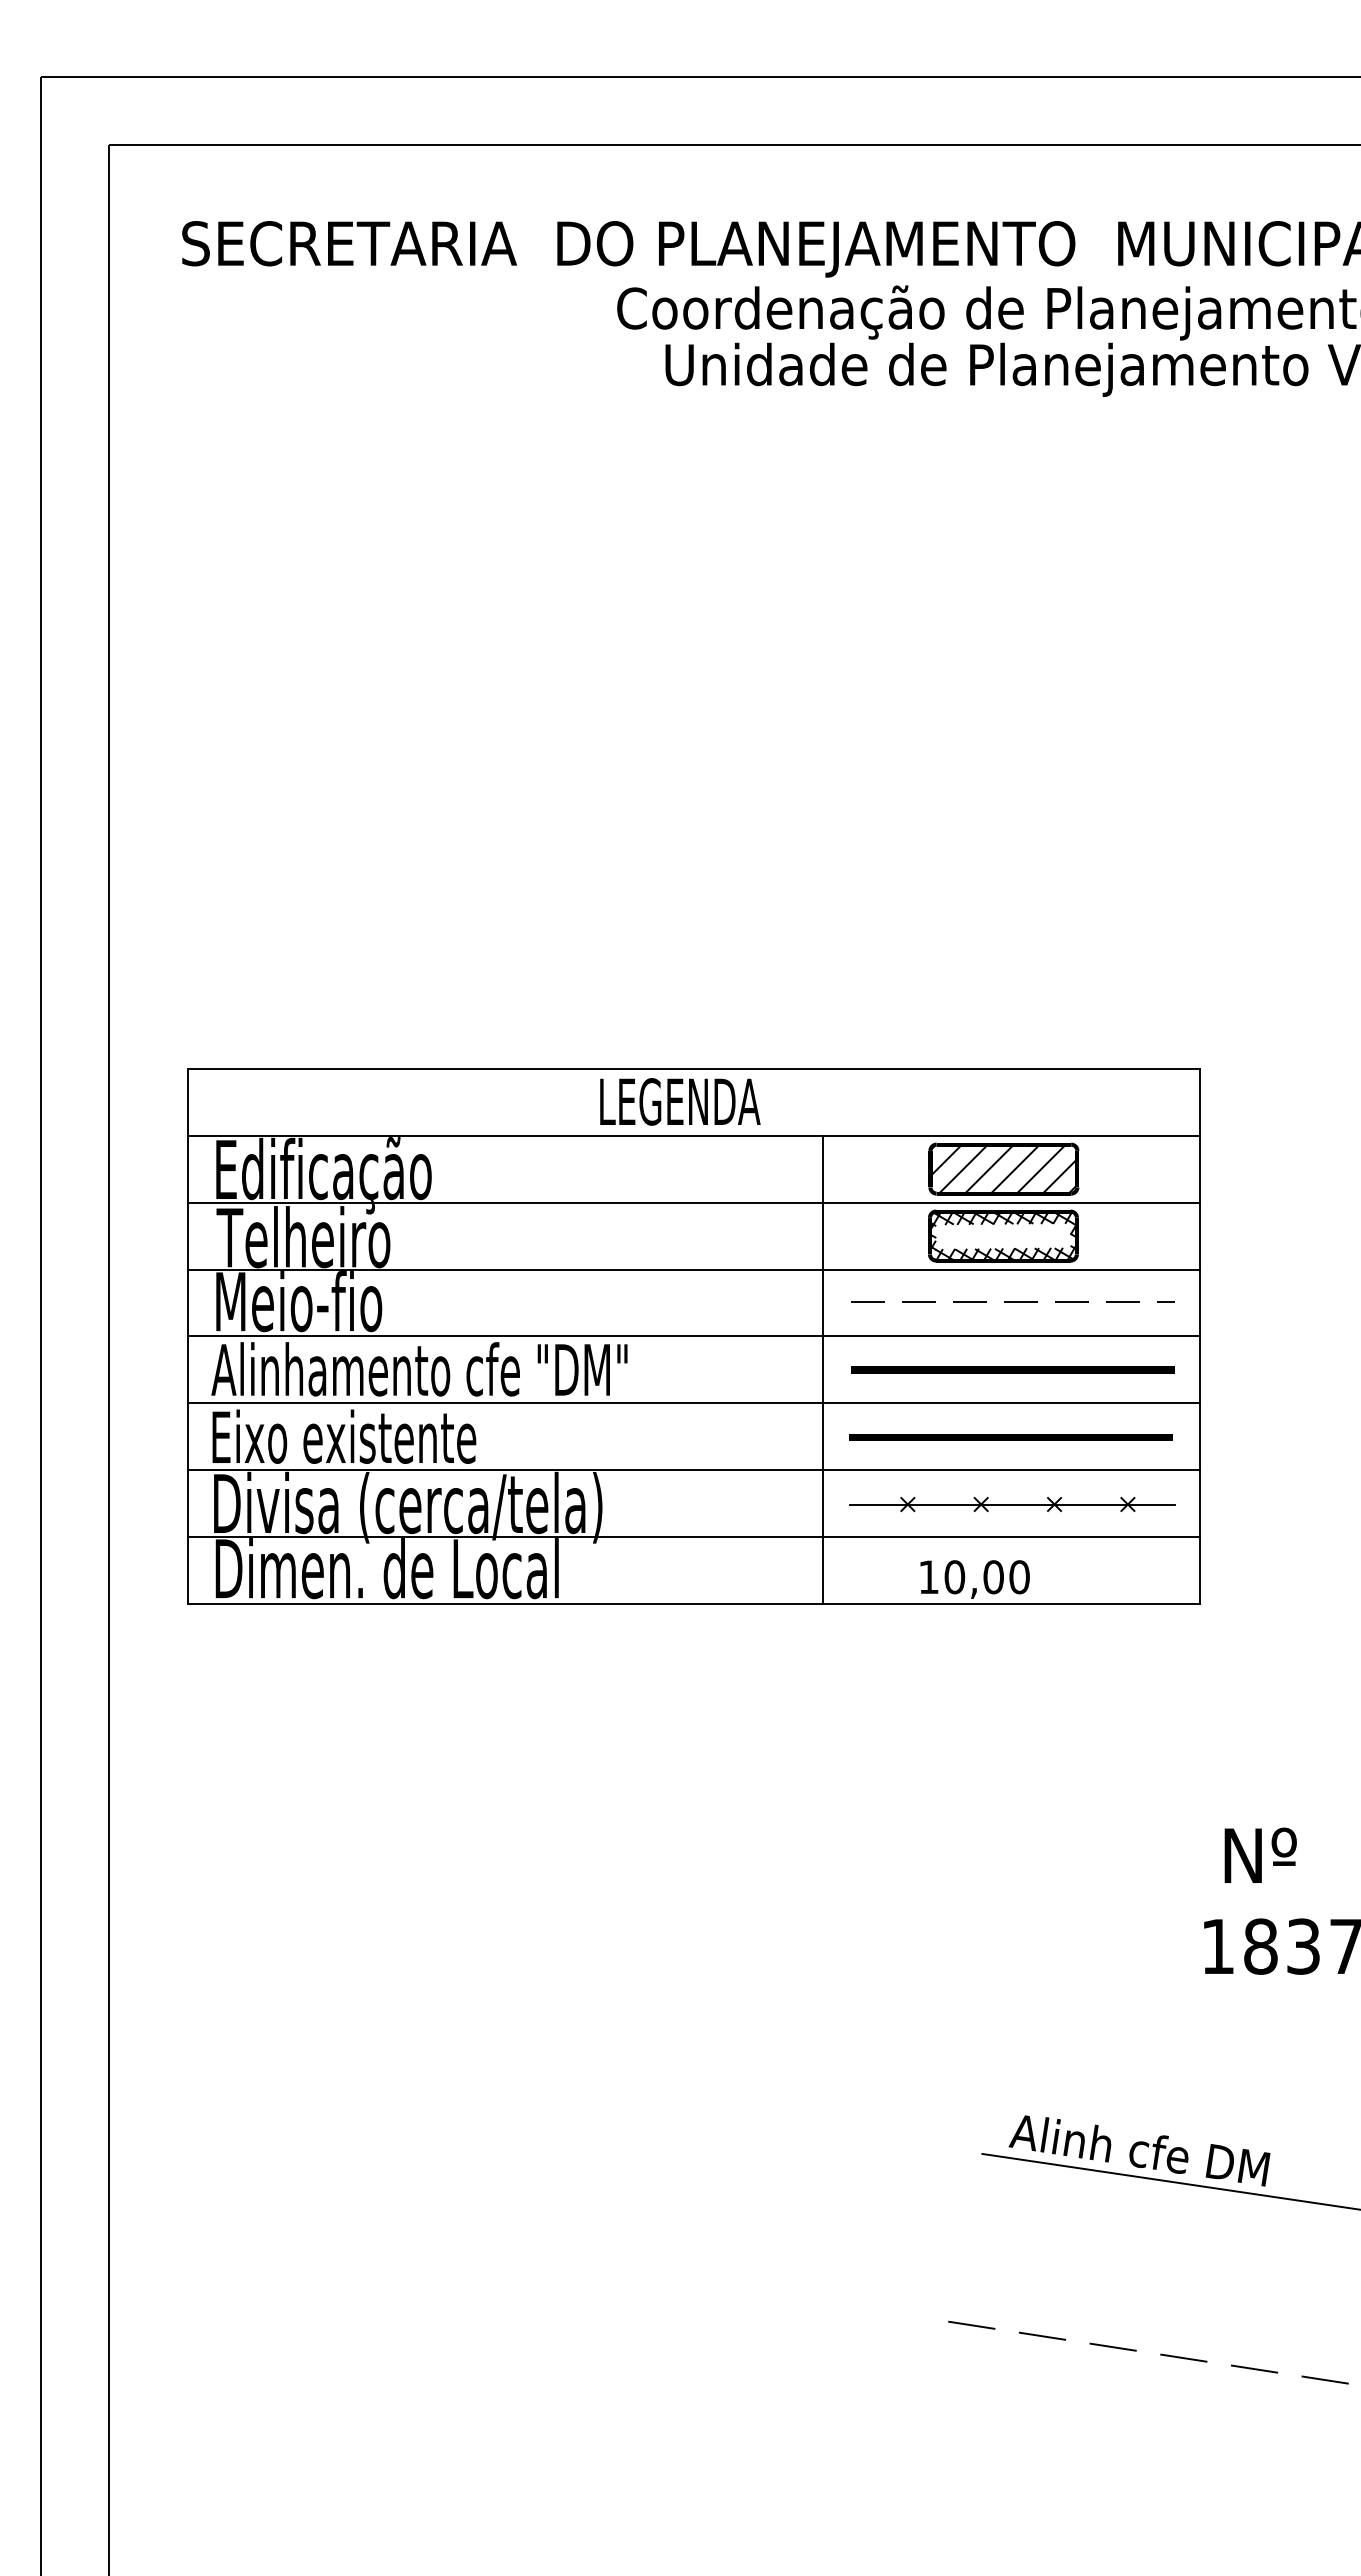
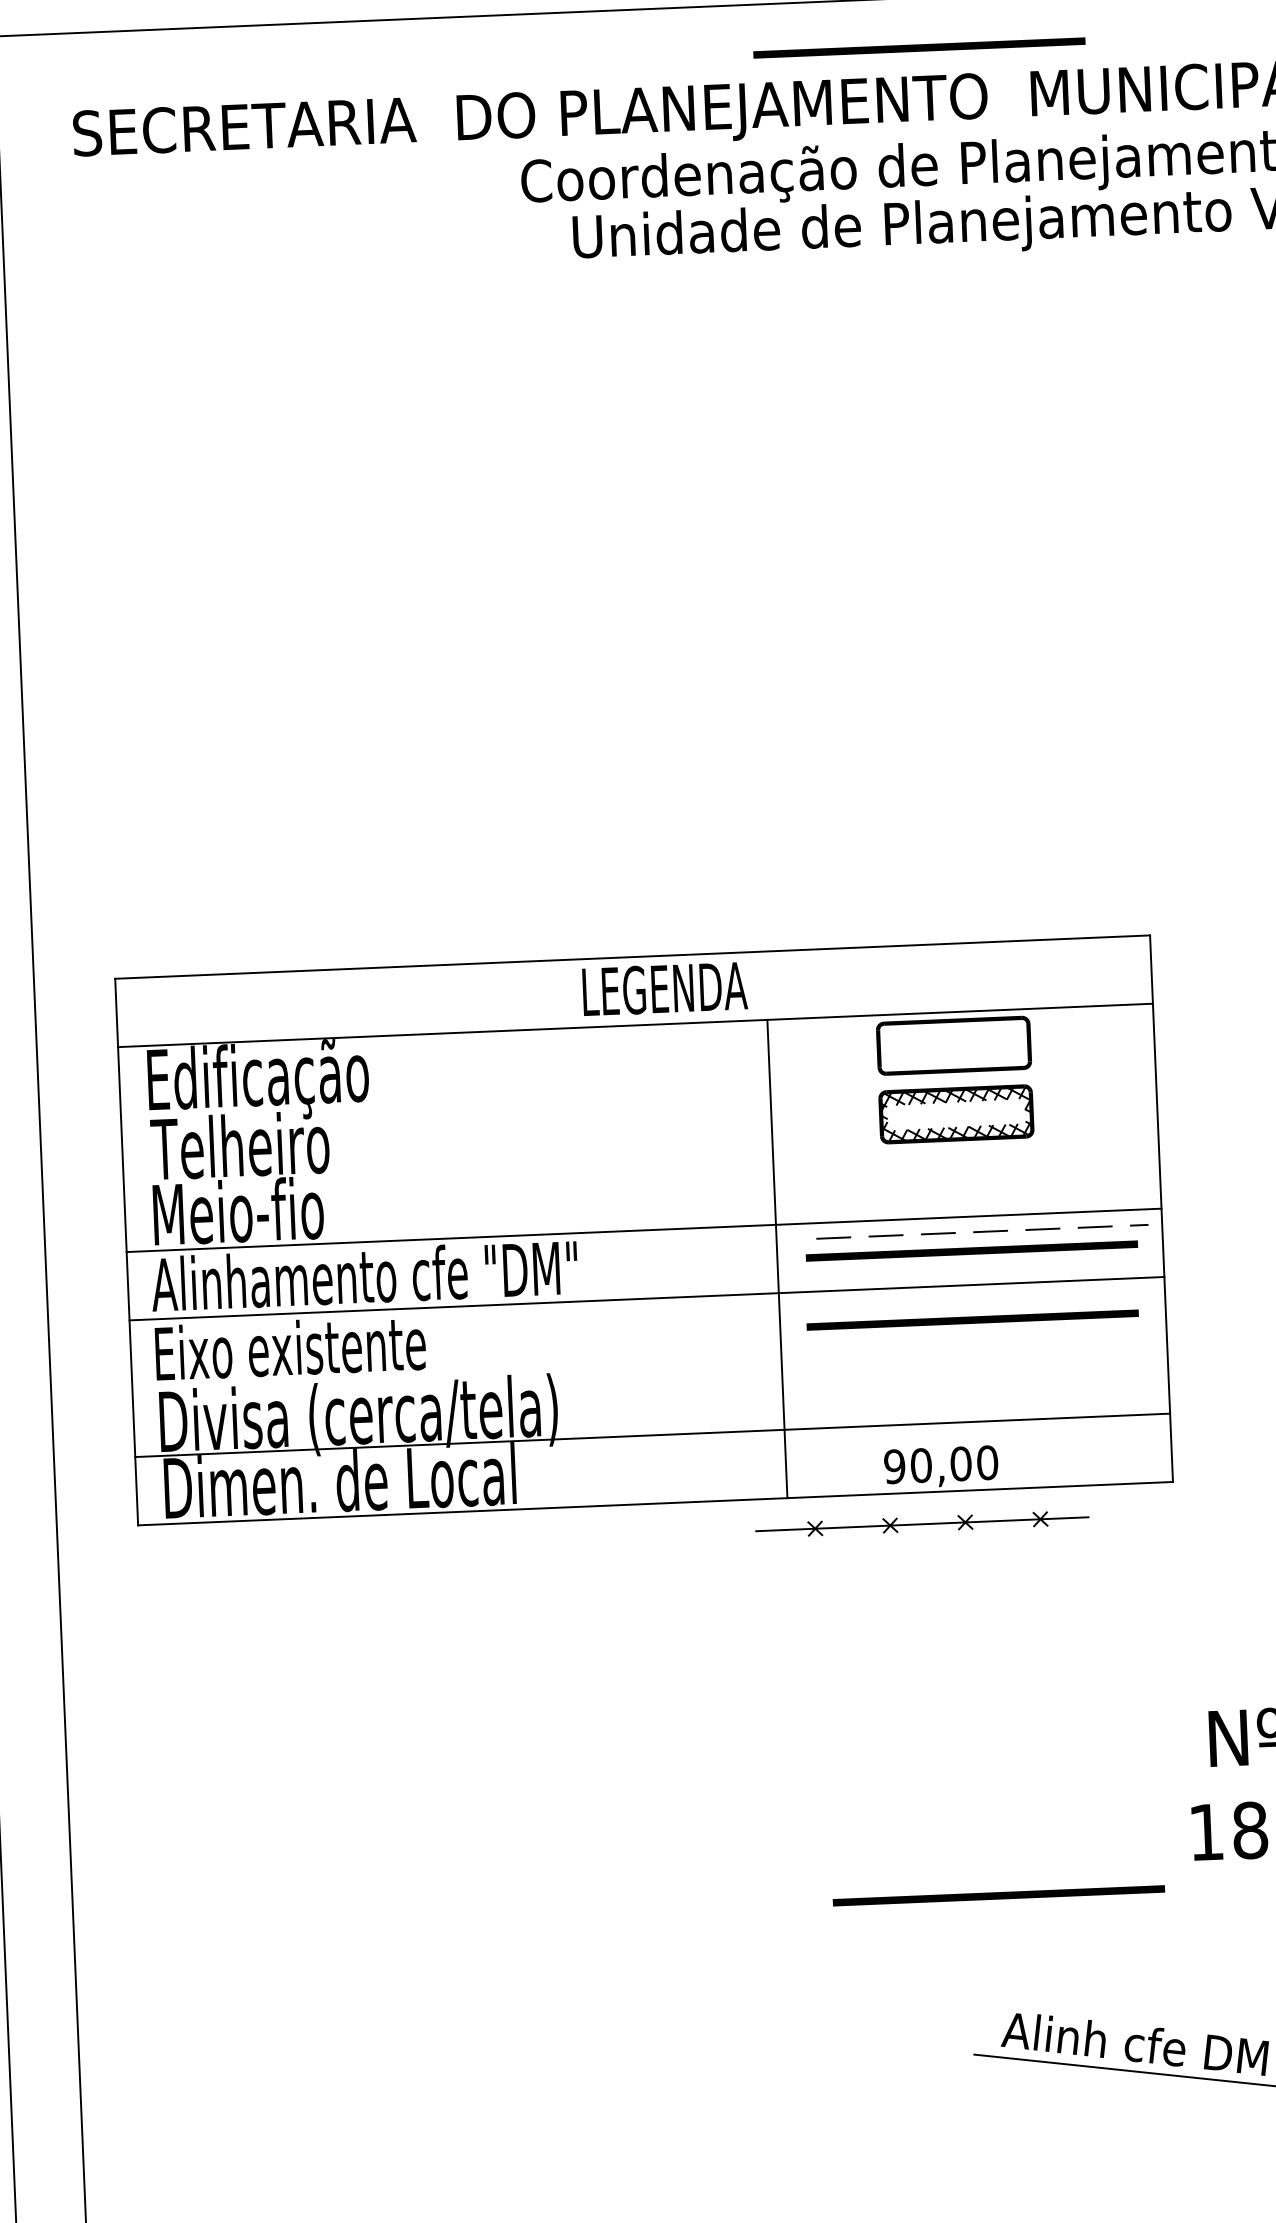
line: (1010, 194) -> (918, 48), added
text: (680, 1101) -> (665, 988), moved
hatch: (1003, 1168) -> (953, 1045), removed
line: (693, 1202) -> (637, 1093), removed
line: (693, 1269) -> (640, 1161), removed
line: (1012, 1301) -> (981, 1231), moved
line: (693, 1470) -> (649, 1367), removed
part: (1012, 1504) -> (922, 1524), moved
text: (928, 1577) -> (894, 1466), 10,00 -> 90,00
line: (1012, 1999) -> (998, 1895), added

